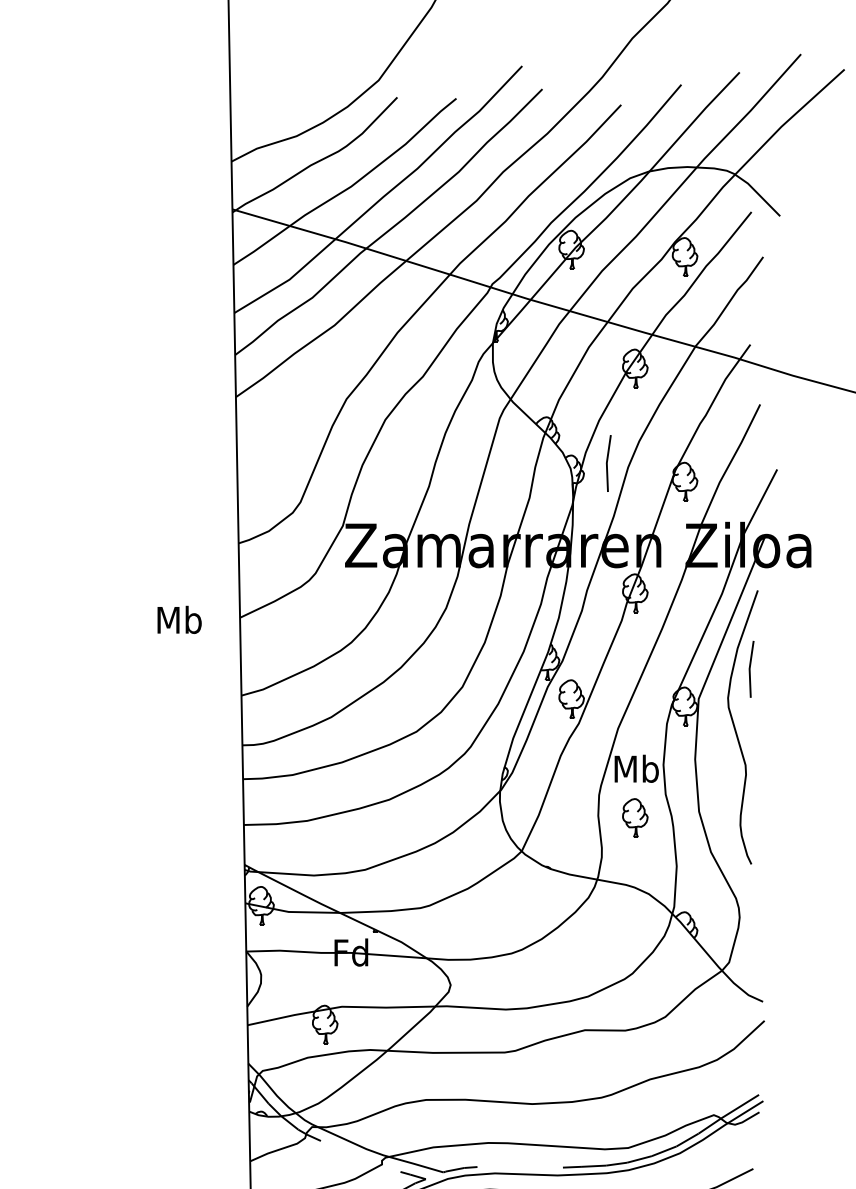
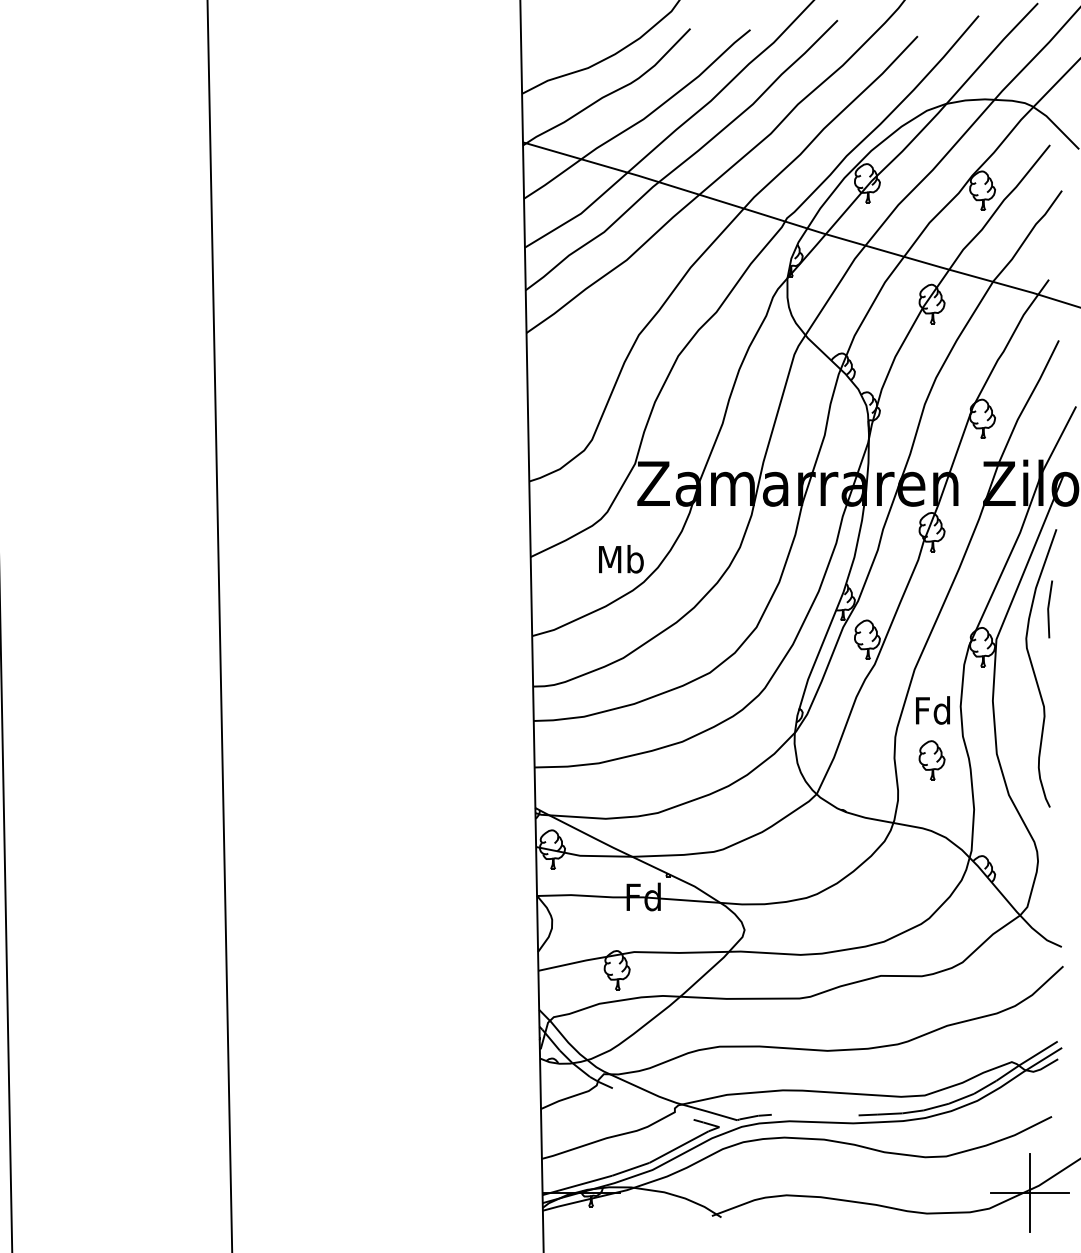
line: (608, 463) -> (904, 400), removed
text: (179, 620) -> (621, 559), moved
text: (636, 768) -> (933, 710), Mb -> Fd

